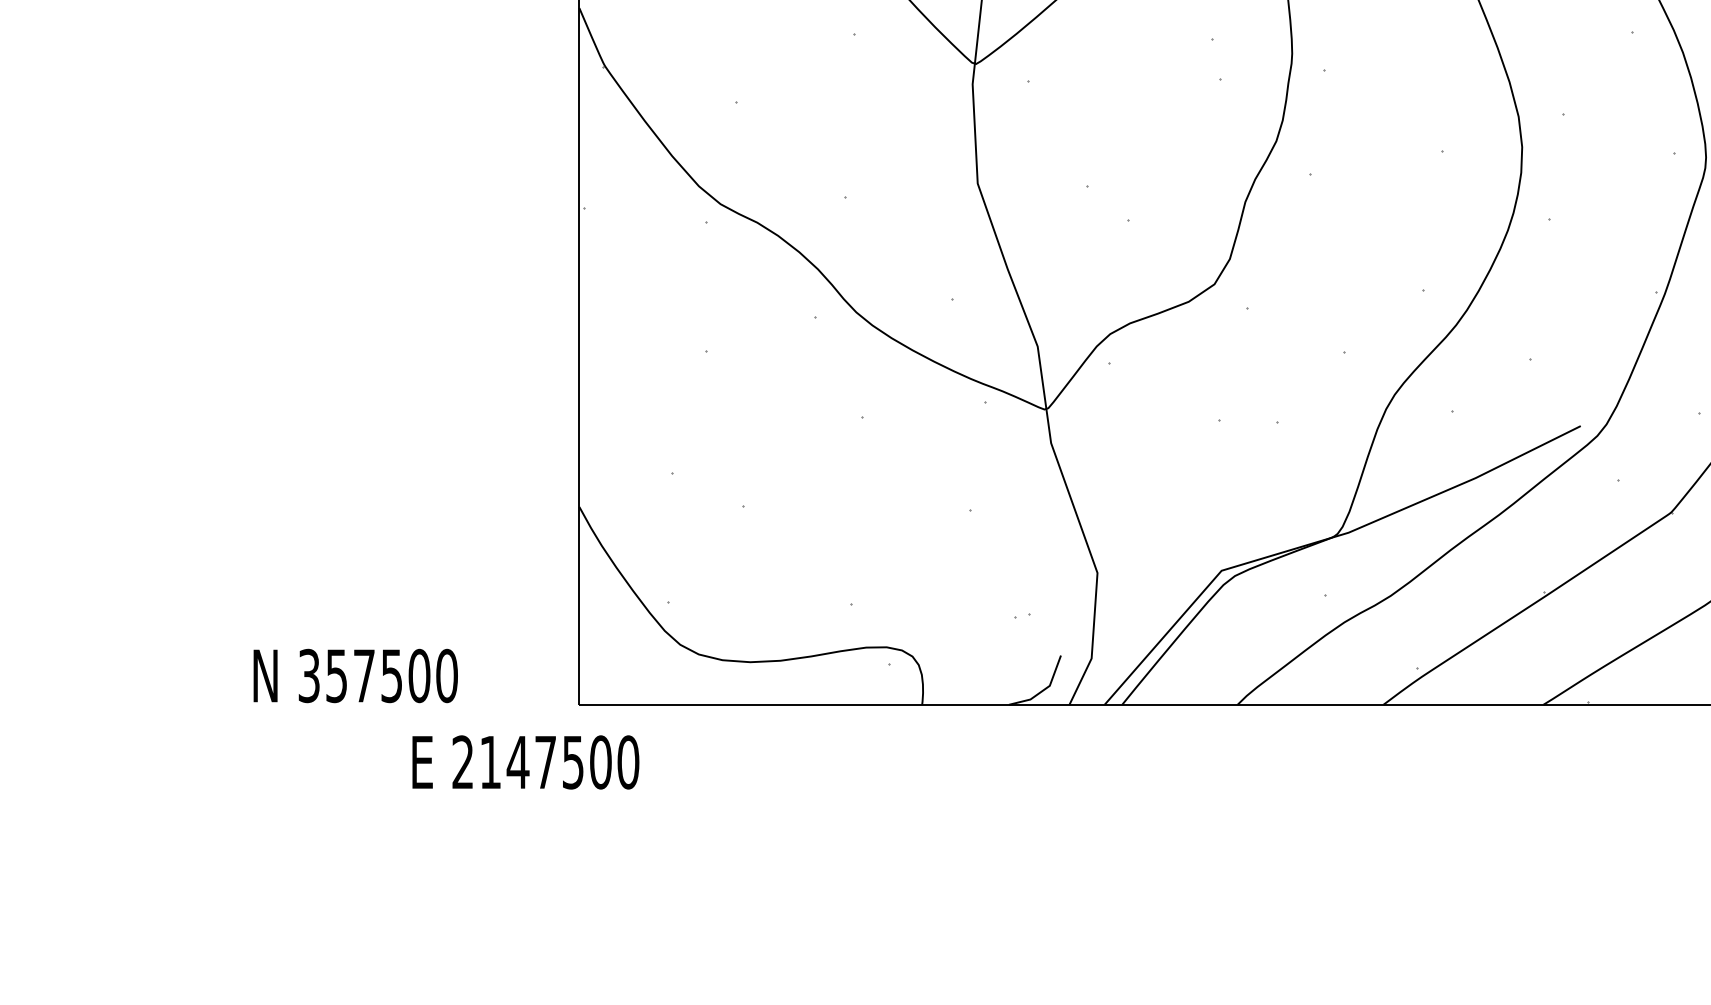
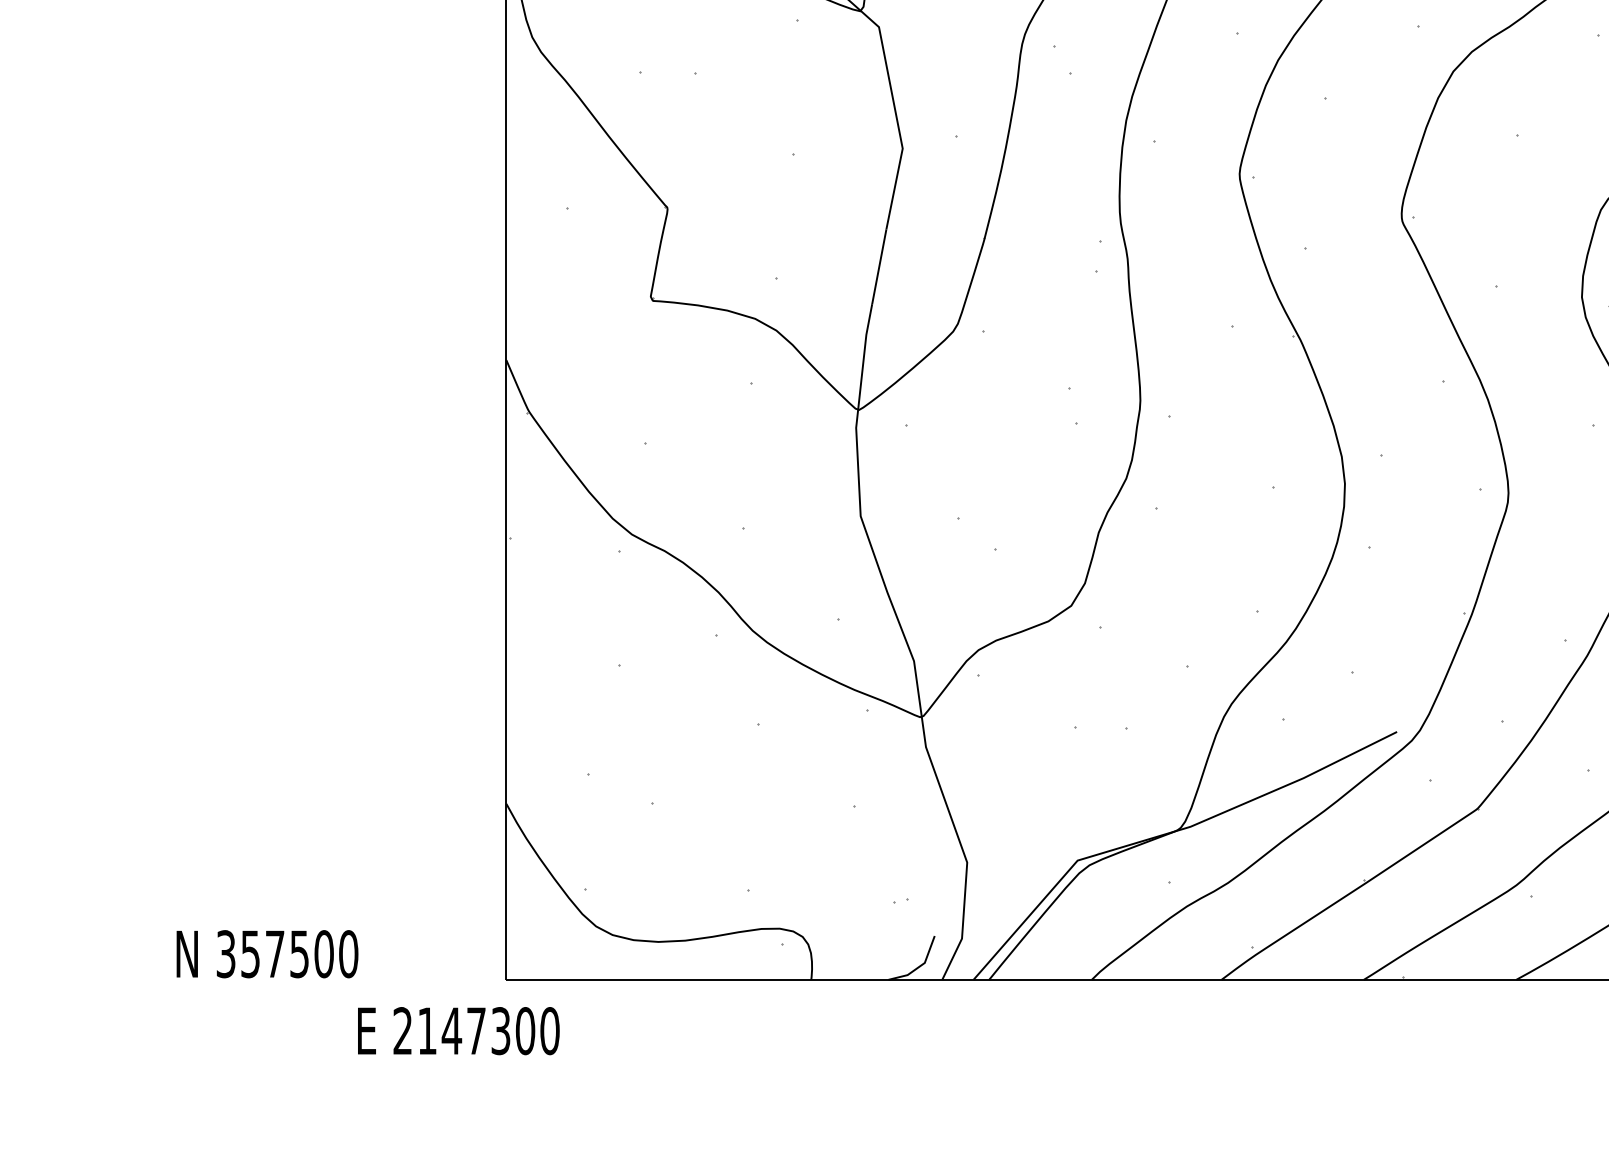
text: (355, 676) -> (267, 954), moved
text: (573, 761) -> (501, 1030), 2147500 -> 2147300

